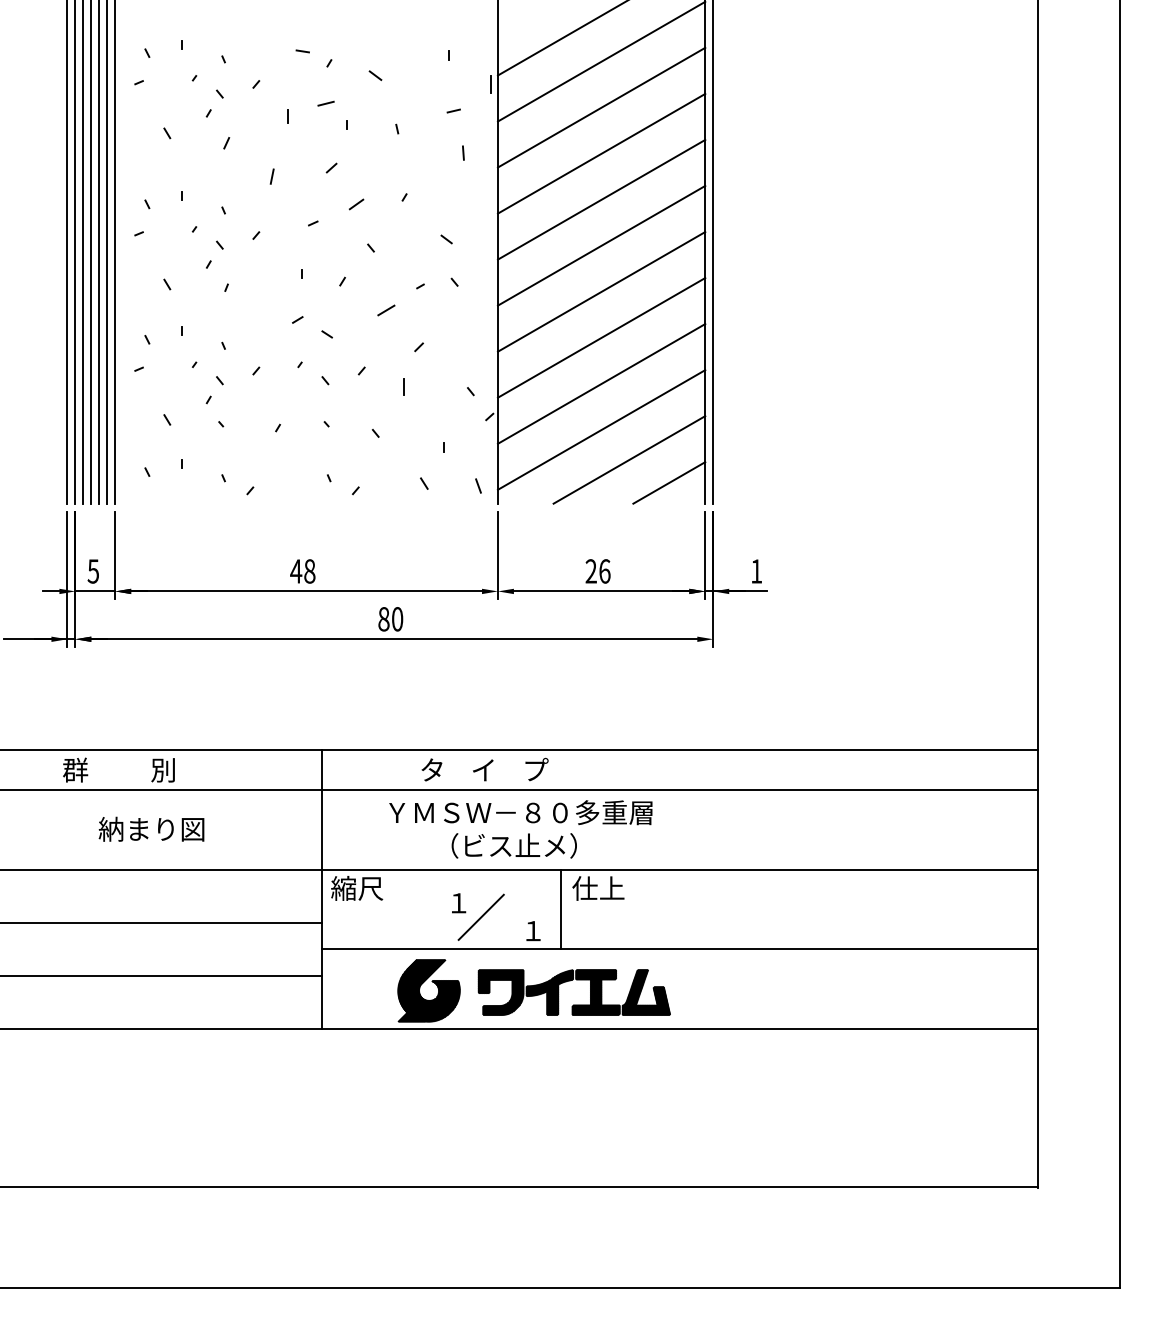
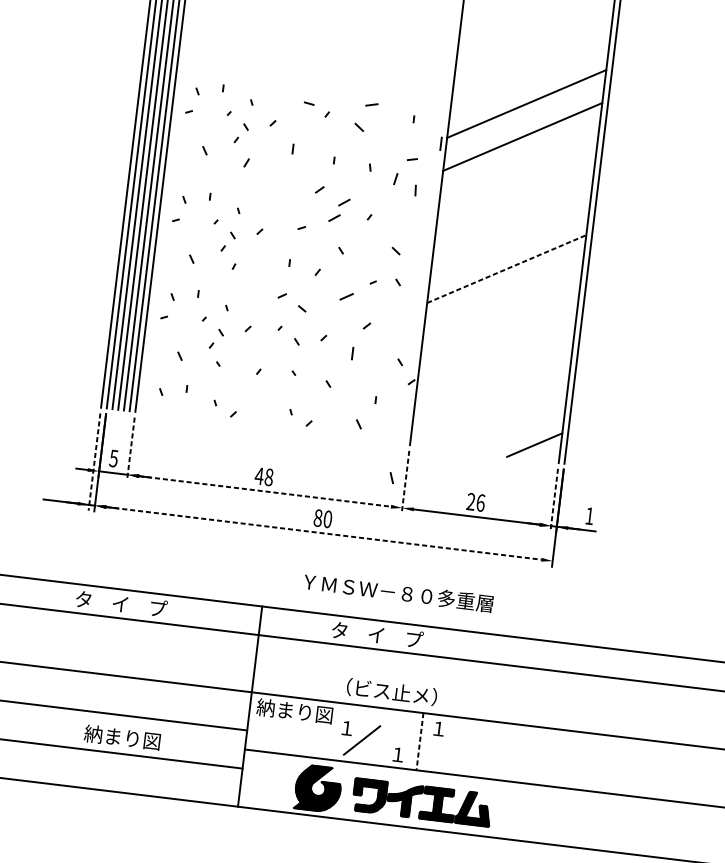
line: (325, 103) -> (371, 104), moved
line: (601, 107) -> (518, 169), removed
line: (601, 153) -> (514, 202), removed
line: (271, 176) -> (395, 178), moved
line: (367, 181) -> (344, 202), added
line: (601, 199) -> (510, 235), removed
line: (601, 245) -> (506, 268), solid -> dashed
line: (601, 291) -> (502, 301), removed
line: (601, 337) -> (498, 334), removed
line: (601, 383) -> (494, 367), removed
line: (601, 429) -> (490, 400), removed
line: (629, 459) -> (508, 424), removed
line: (478, 485) -> (391, 477), moved
line: (115, 555) -> (131, 449), solid -> dashed
line: (497, 555) -> (405, 482), solid -> dashed
line: (705, 555) -> (554, 500), solid -> dashed
line: (67, 579) -> (94, 462), solid -> dashed
line: (307, 591) -> (265, 491), solid -> dashed
line: (394, 639) -> (323, 533), solid -> dashed
text: (127, 769) -> (121, 603), 群          別 -> タ    イ    プ
text: (520, 812) -> (398, 592), moved
text: (151, 828) -> (122, 737), moved
text: (383, 888) -> (294, 711), 縮尺 -> 納まり図
text: (598, 888) -> (448, 729), 仕上 -> １
line: (561, 909) -> (420, 741), solid -> dashed

